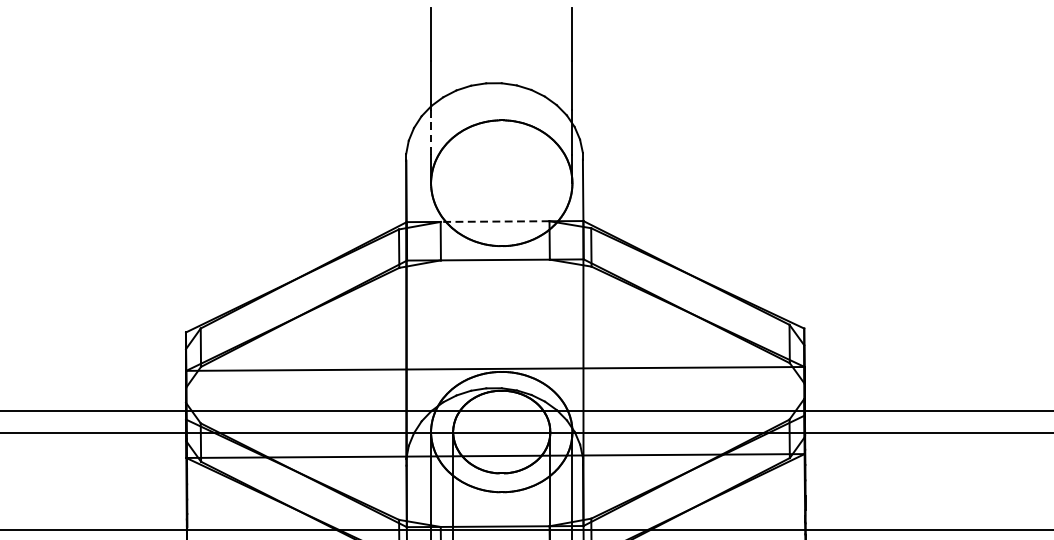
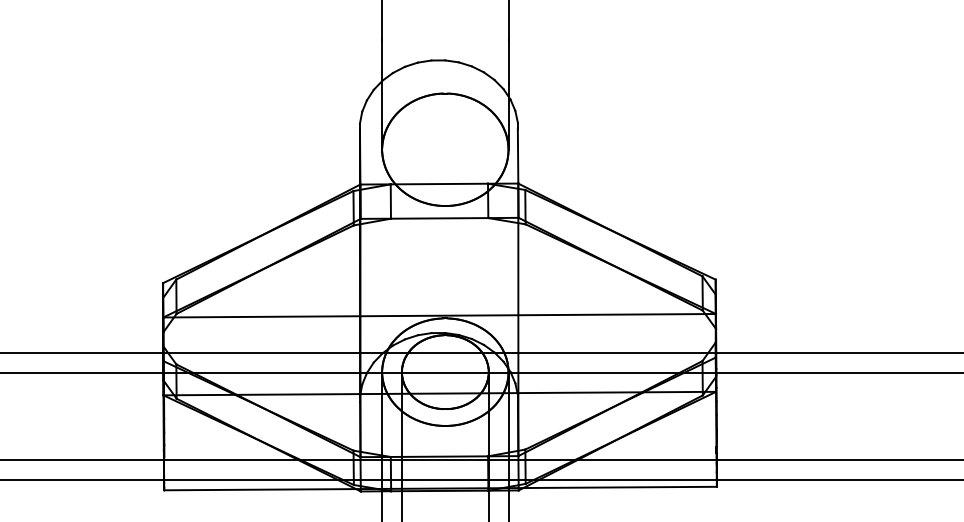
line: (431, 132) -> (382, 104), dashed -> solid
line: (495, 222) -> (439, 184), dashed -> solid

